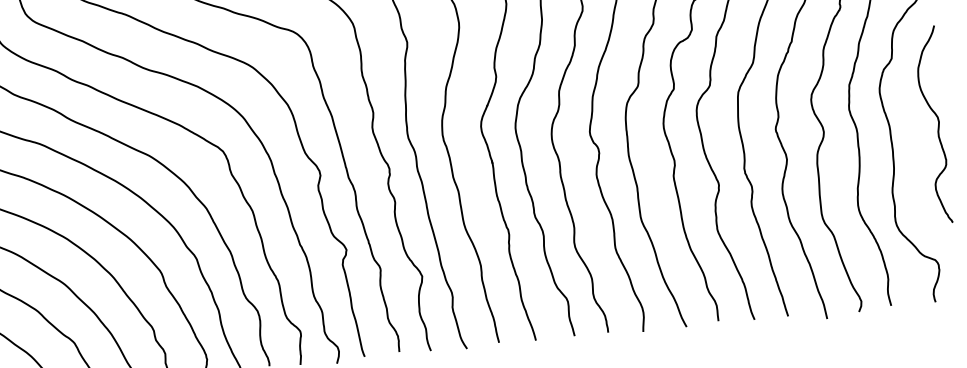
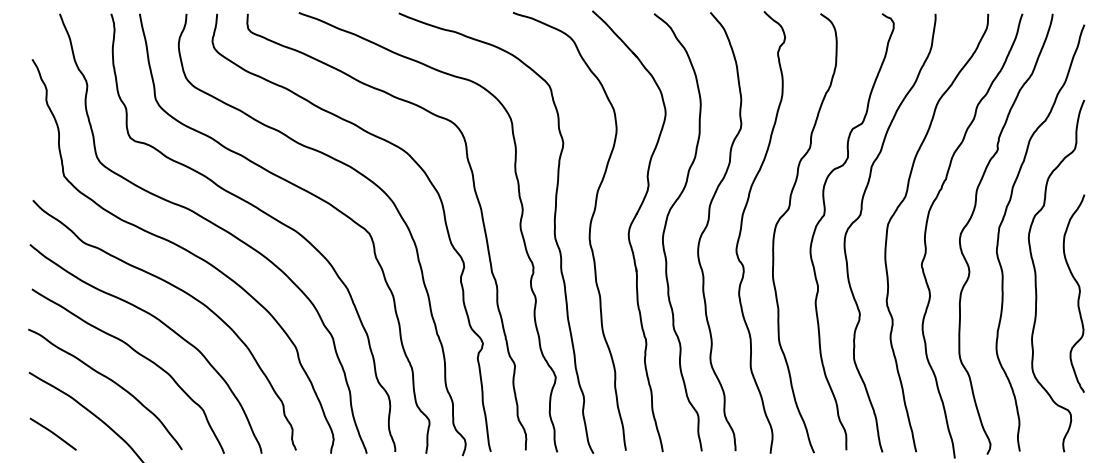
curve: (937, 124) -> (1078, 293), moved

